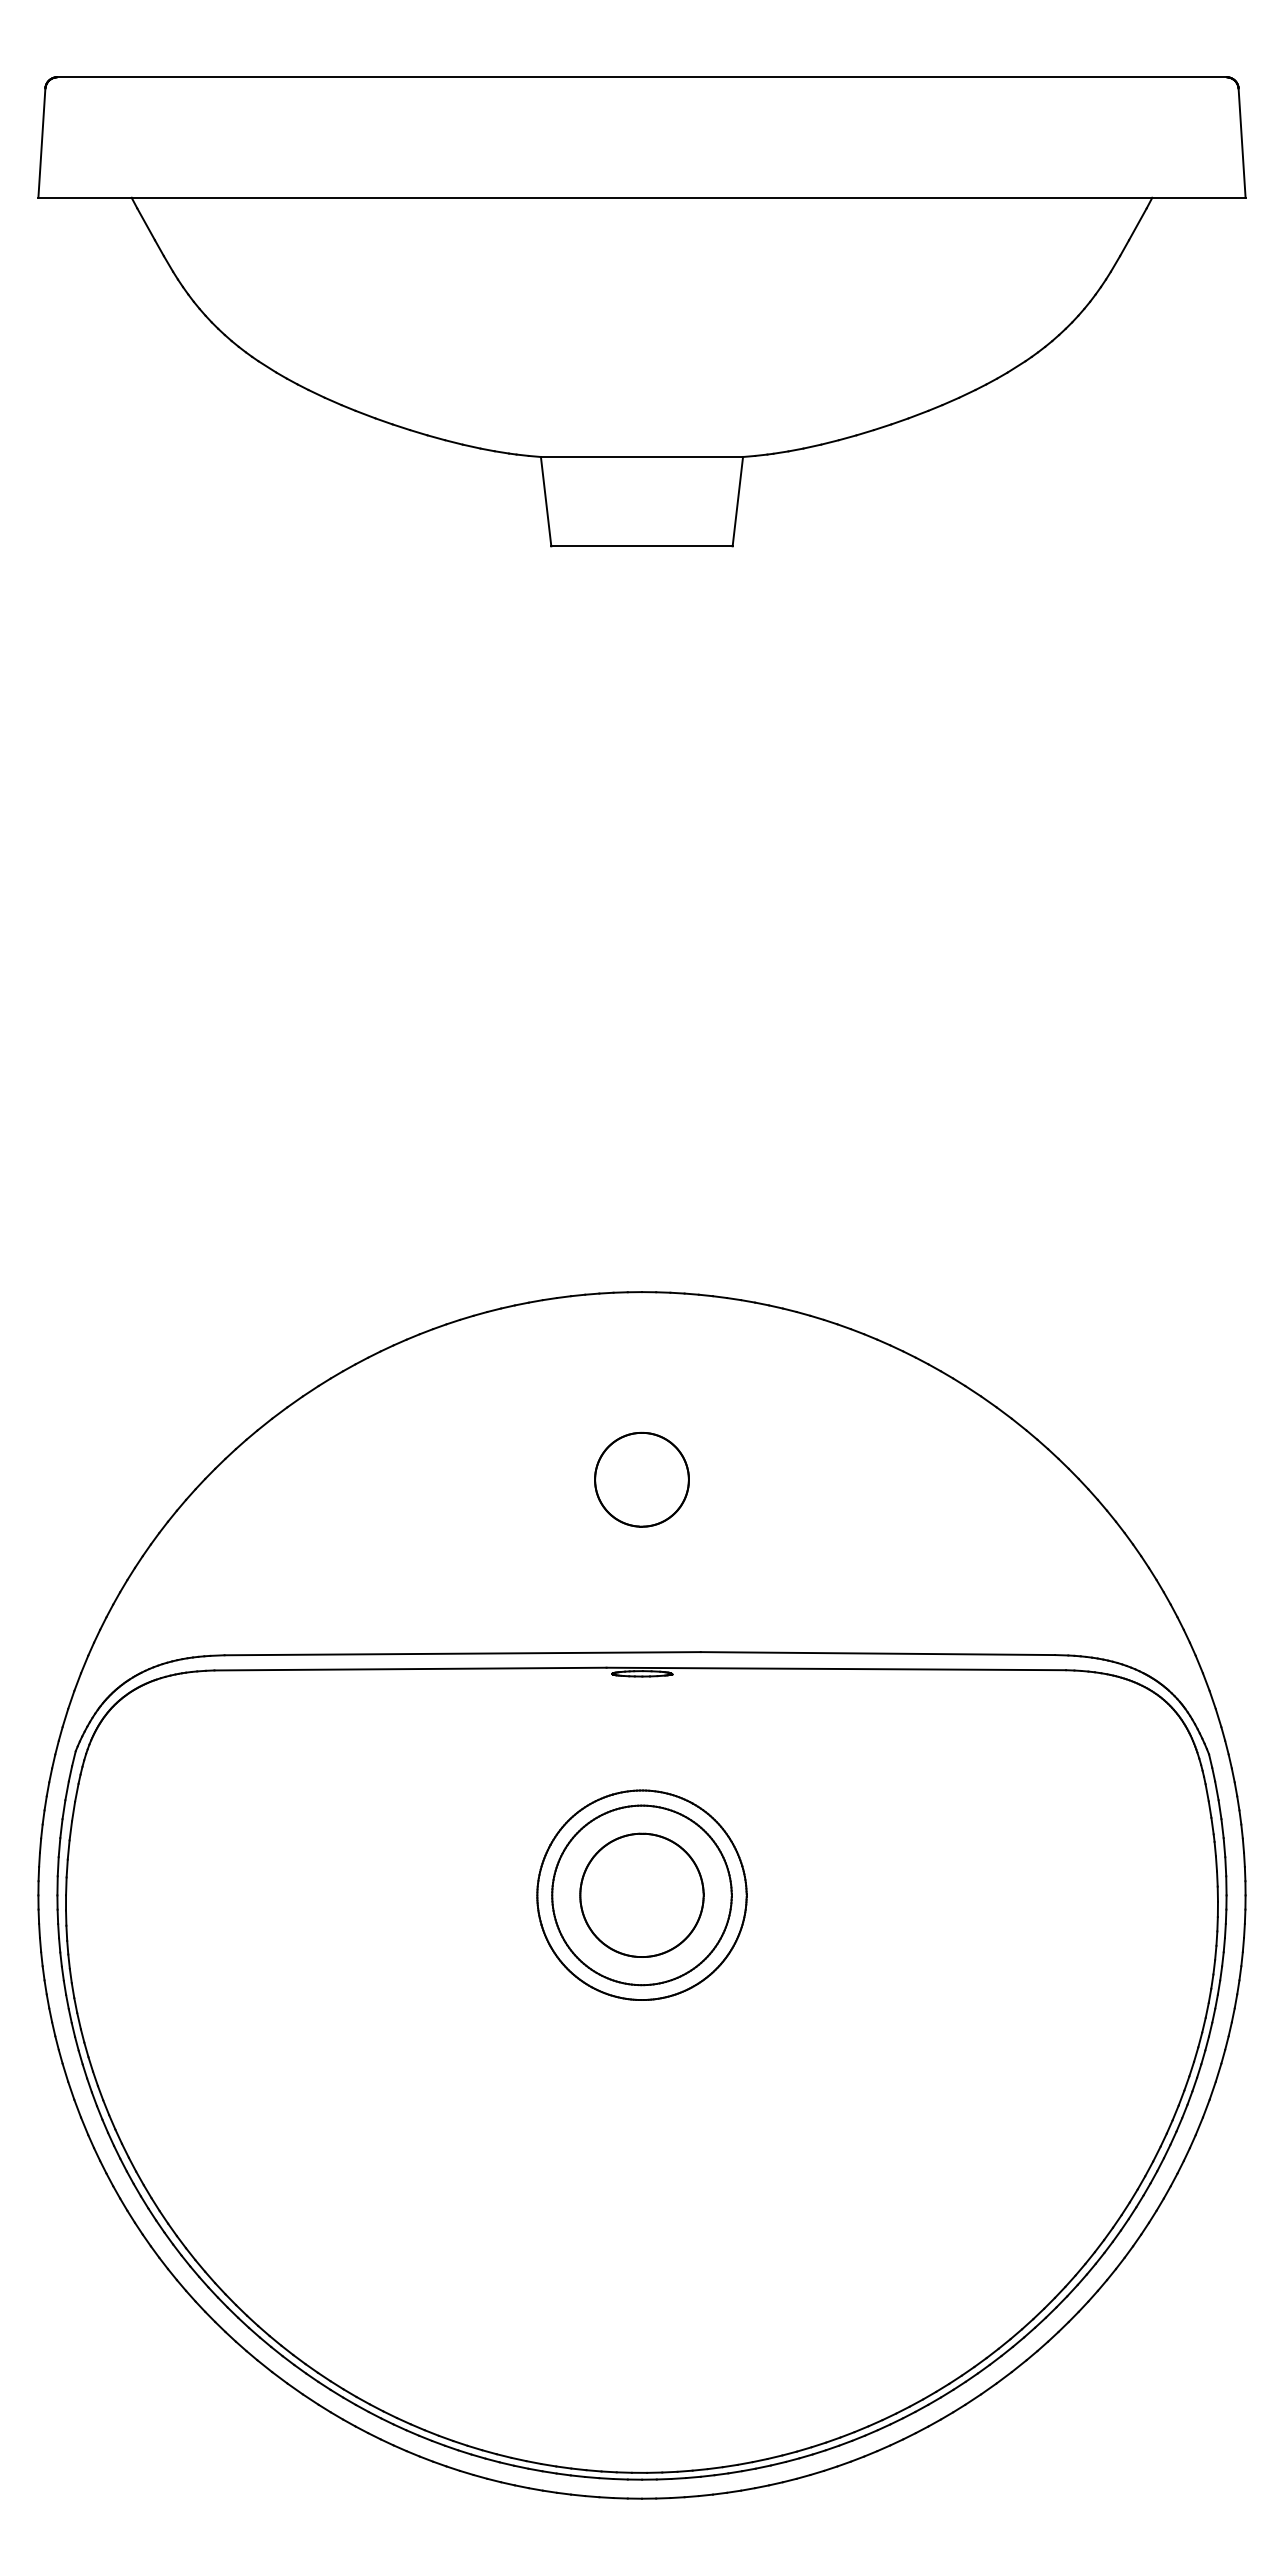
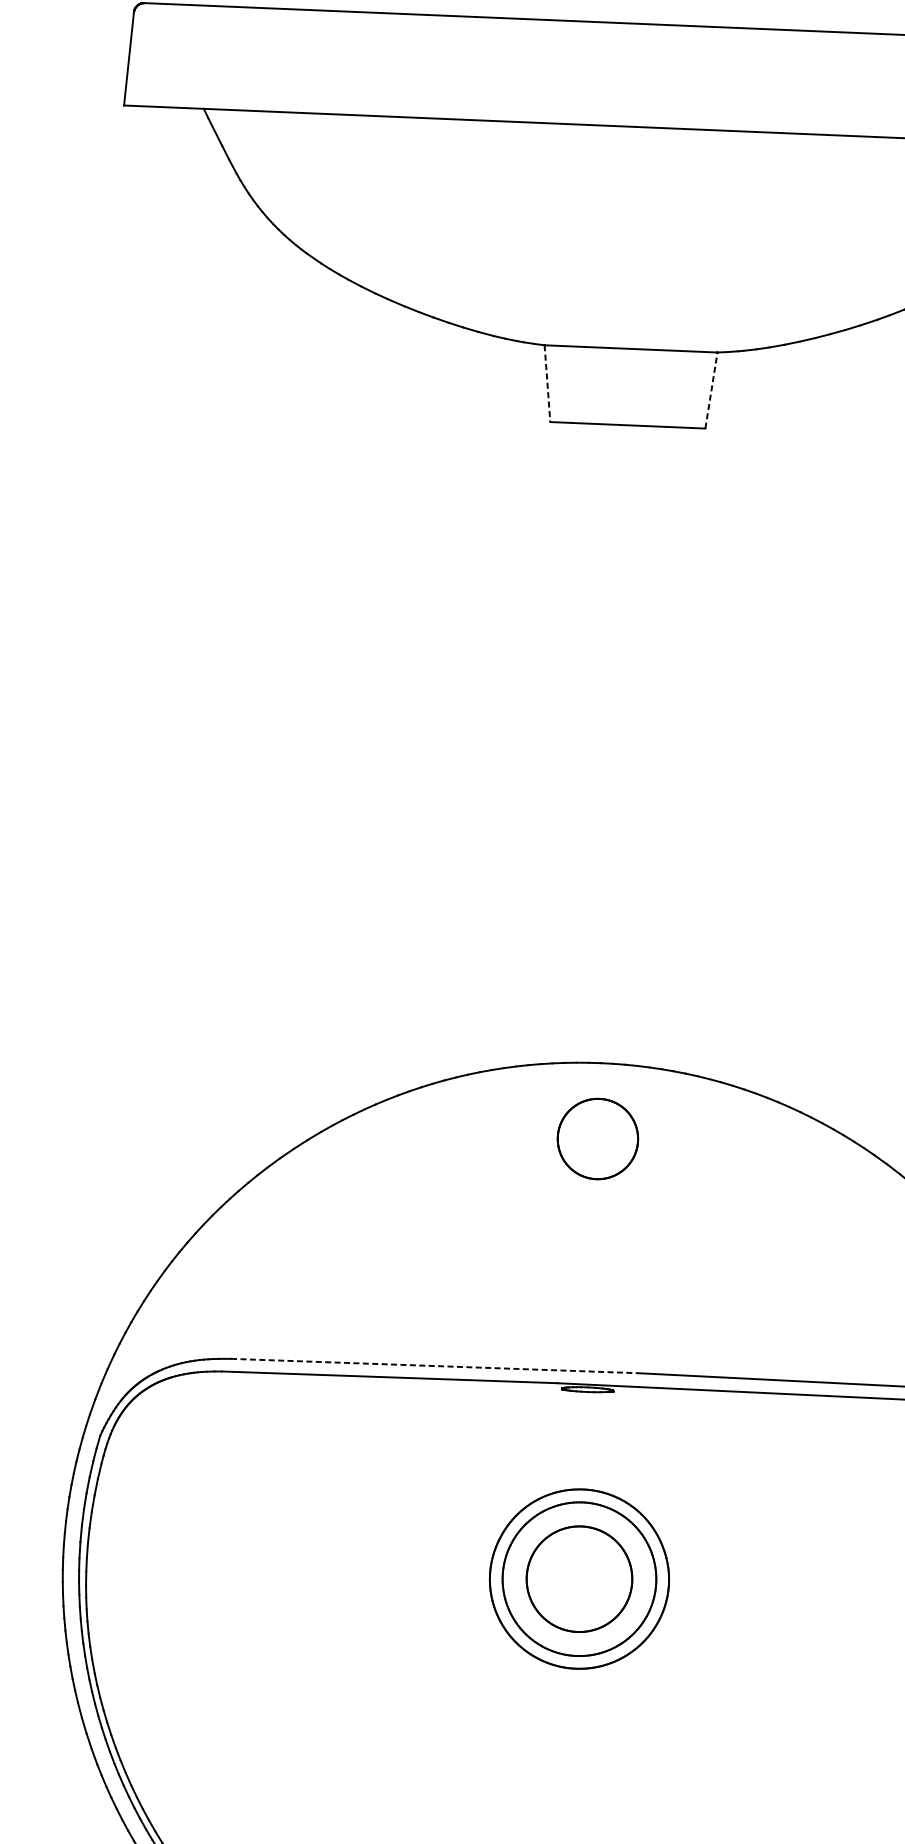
line: (546, 501) -> (547, 383), solid -> dashed
line: (737, 501) -> (711, 390), solid -> dashed
part: (641, 1479) -> (597, 1138), moved
line: (463, 1653) -> (435, 1365), solid -> dashed

